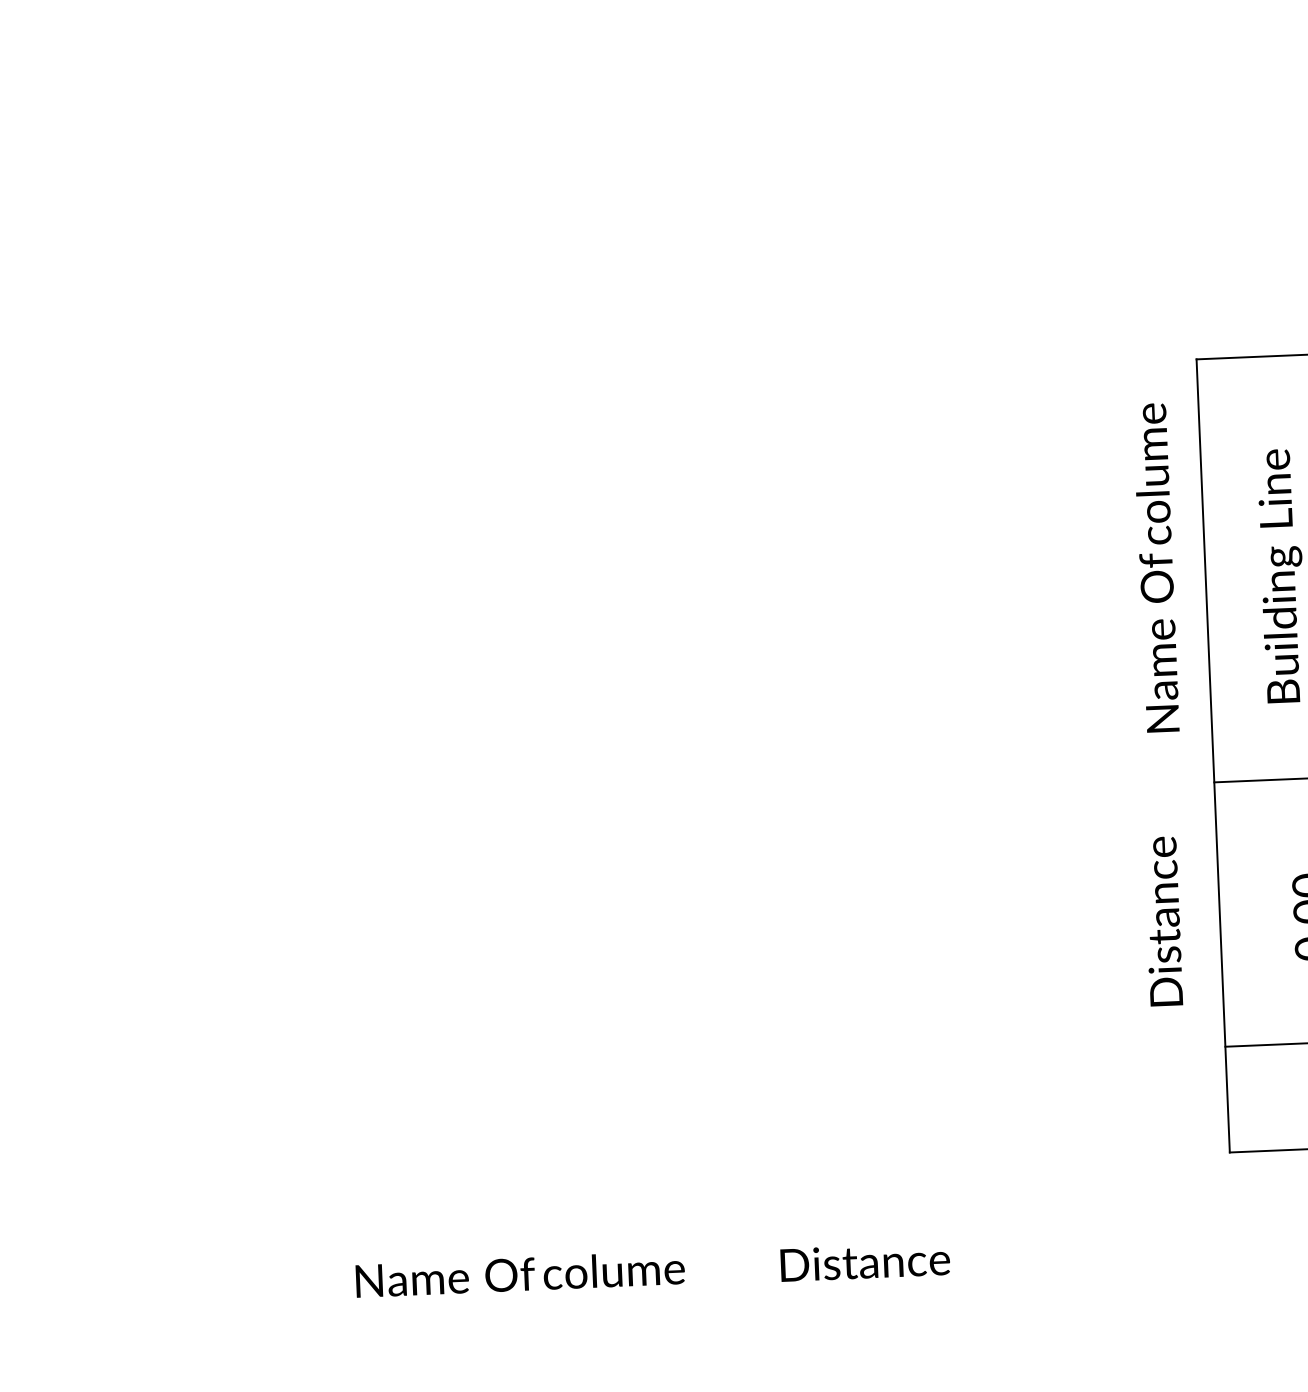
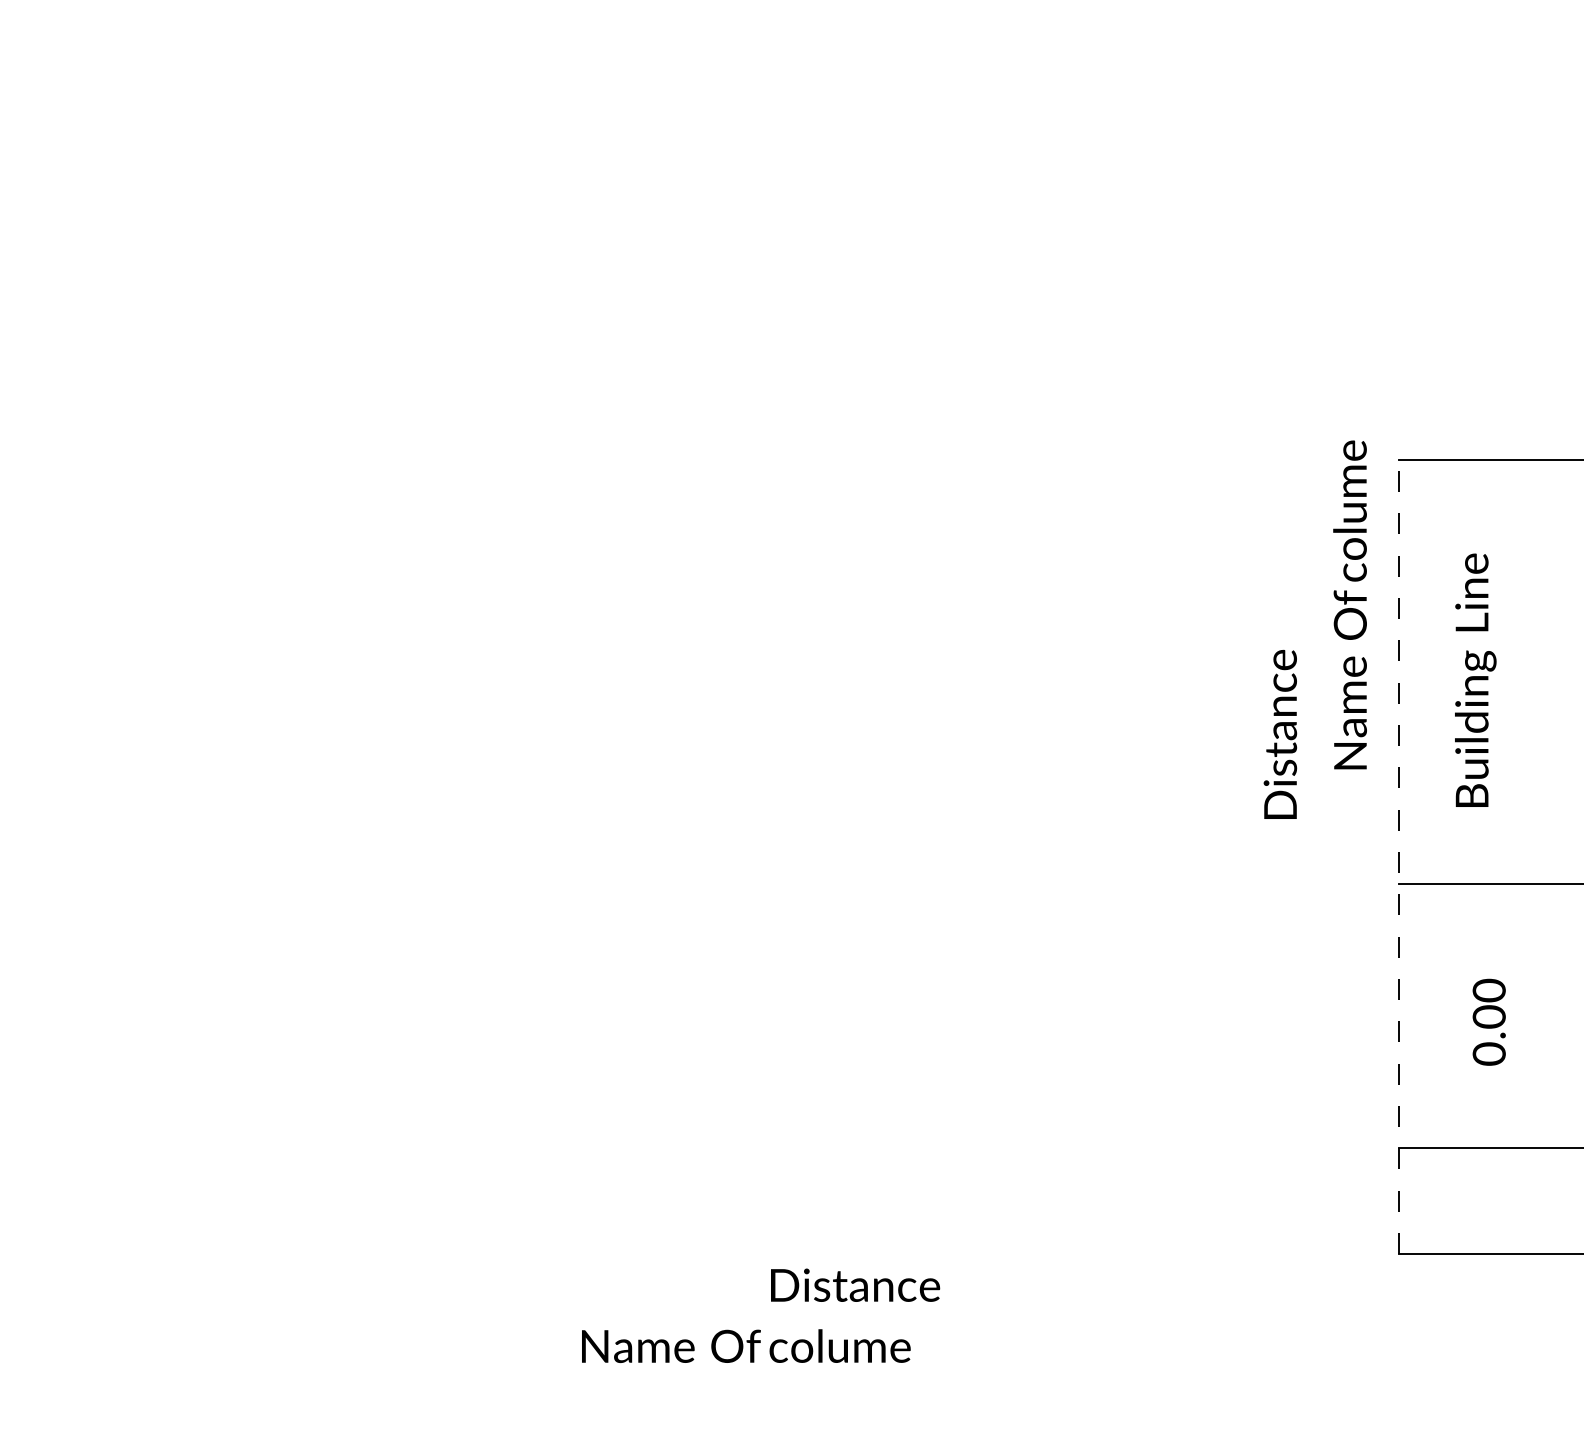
text: (1155, 567) -> (1349, 604), moved
line: (1213, 756) -> (1399, 857), solid -> dashed
text: (1163, 920) -> (1280, 733), moved
text: (865, 1261) -> (855, 1284), moved
text: (520, 1273) -> (746, 1345), moved

